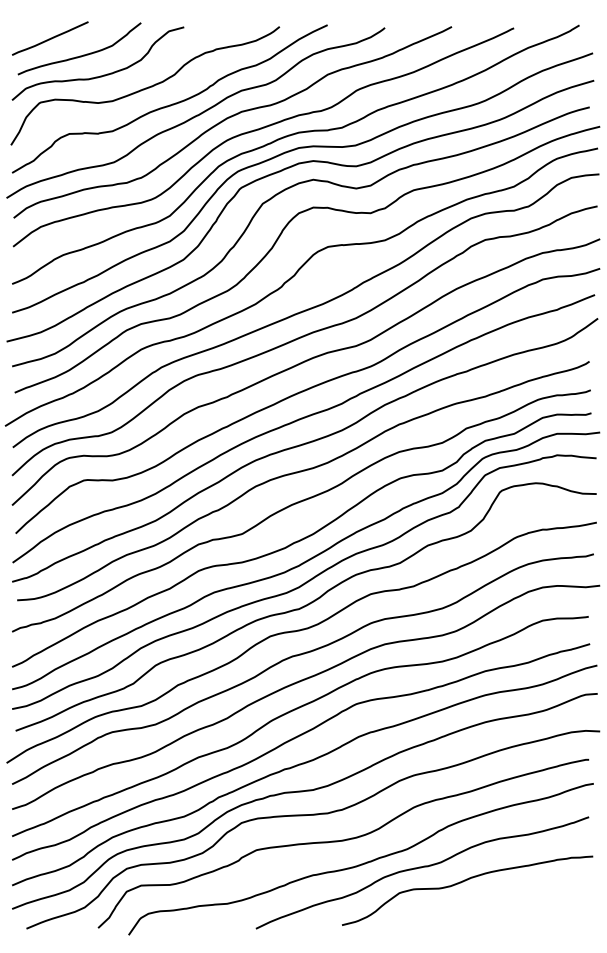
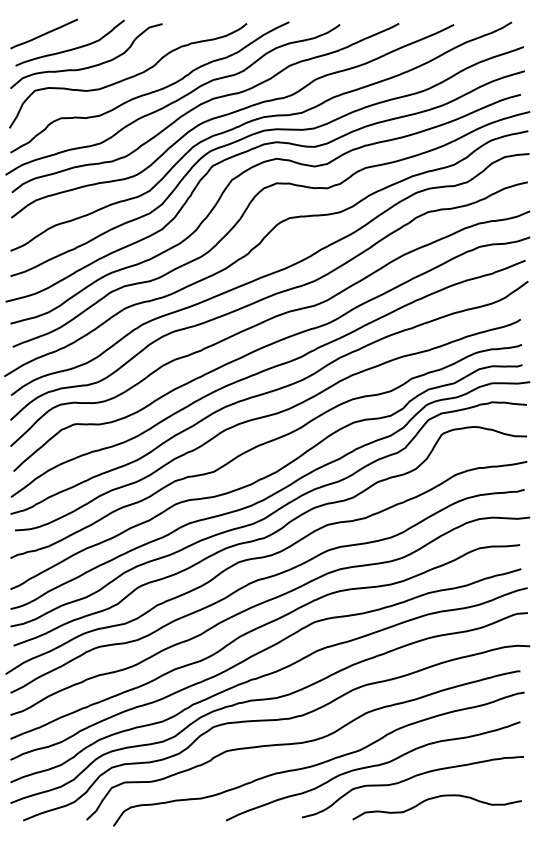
curve: (489, 904) -> (432, 799), added

